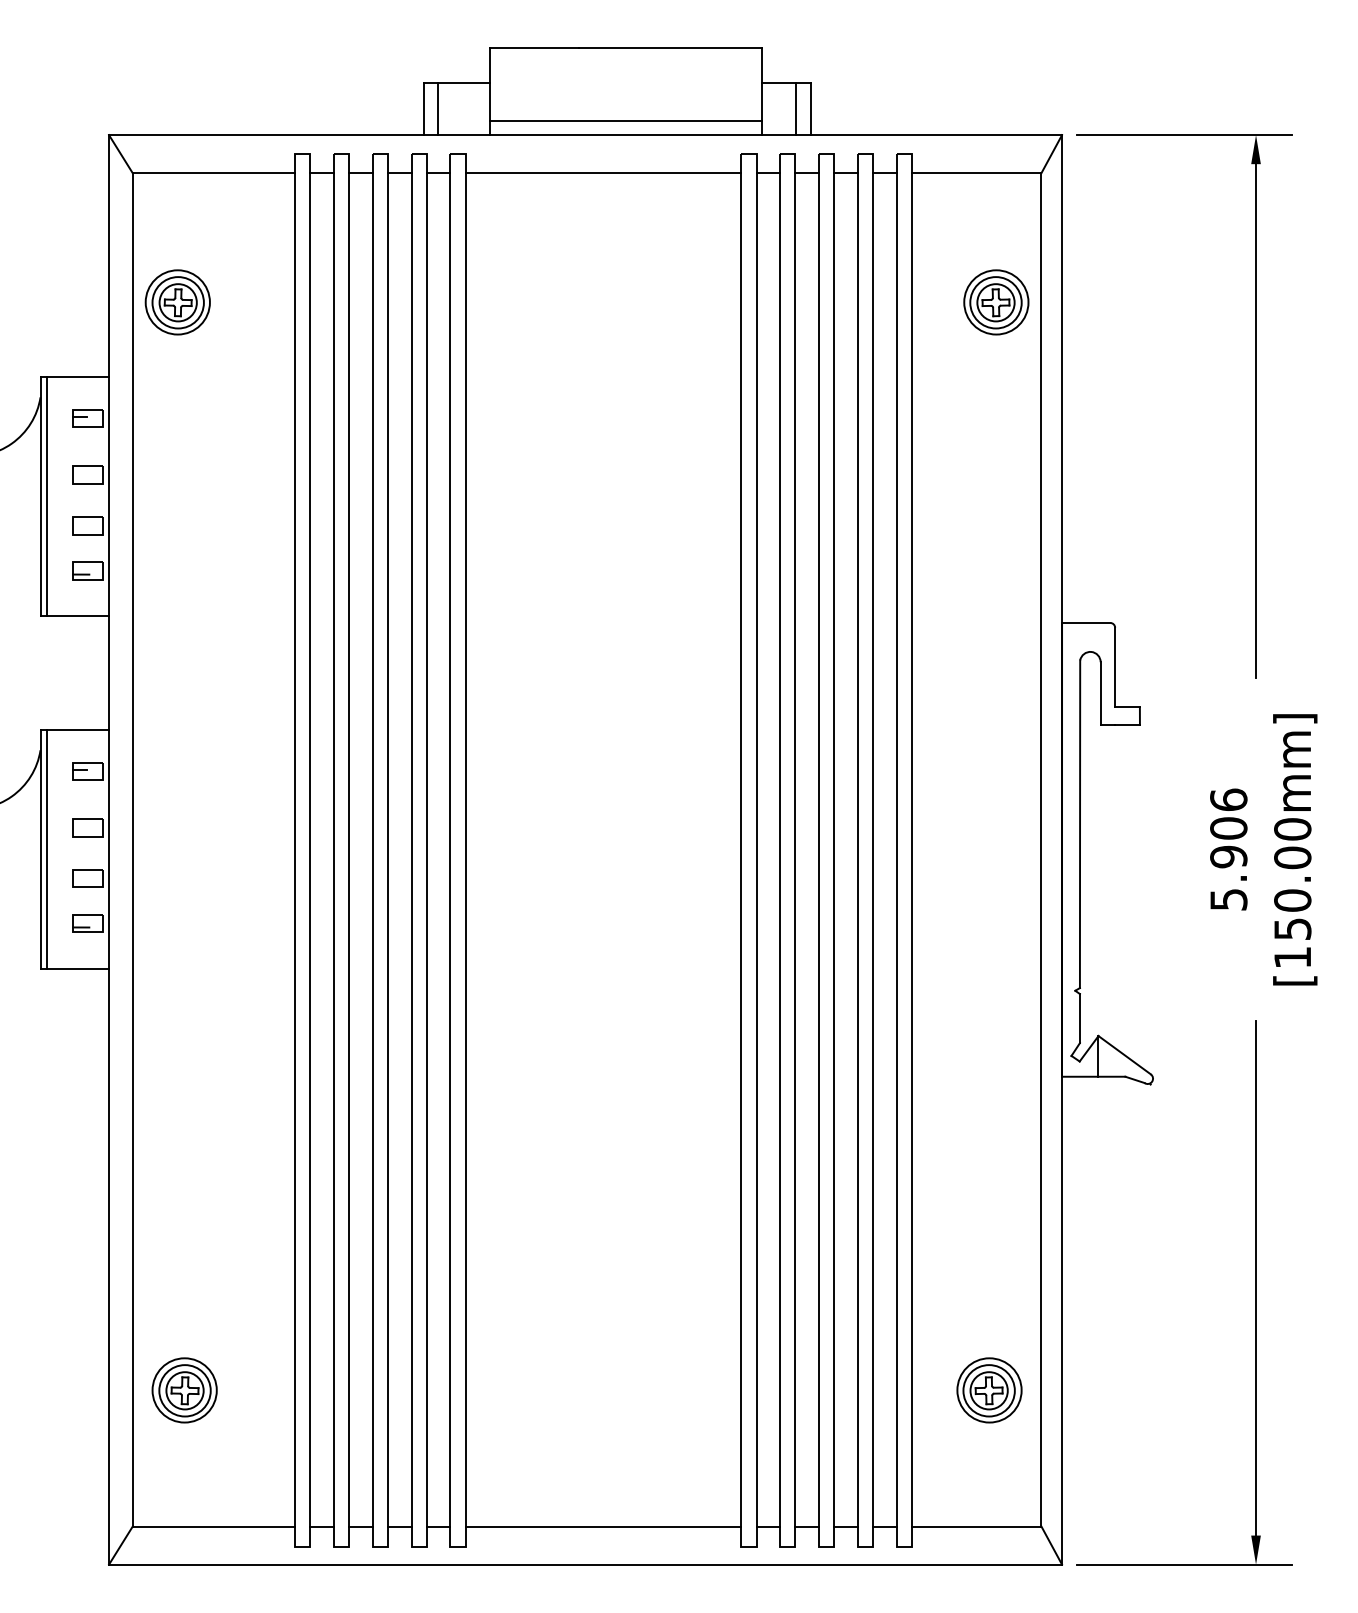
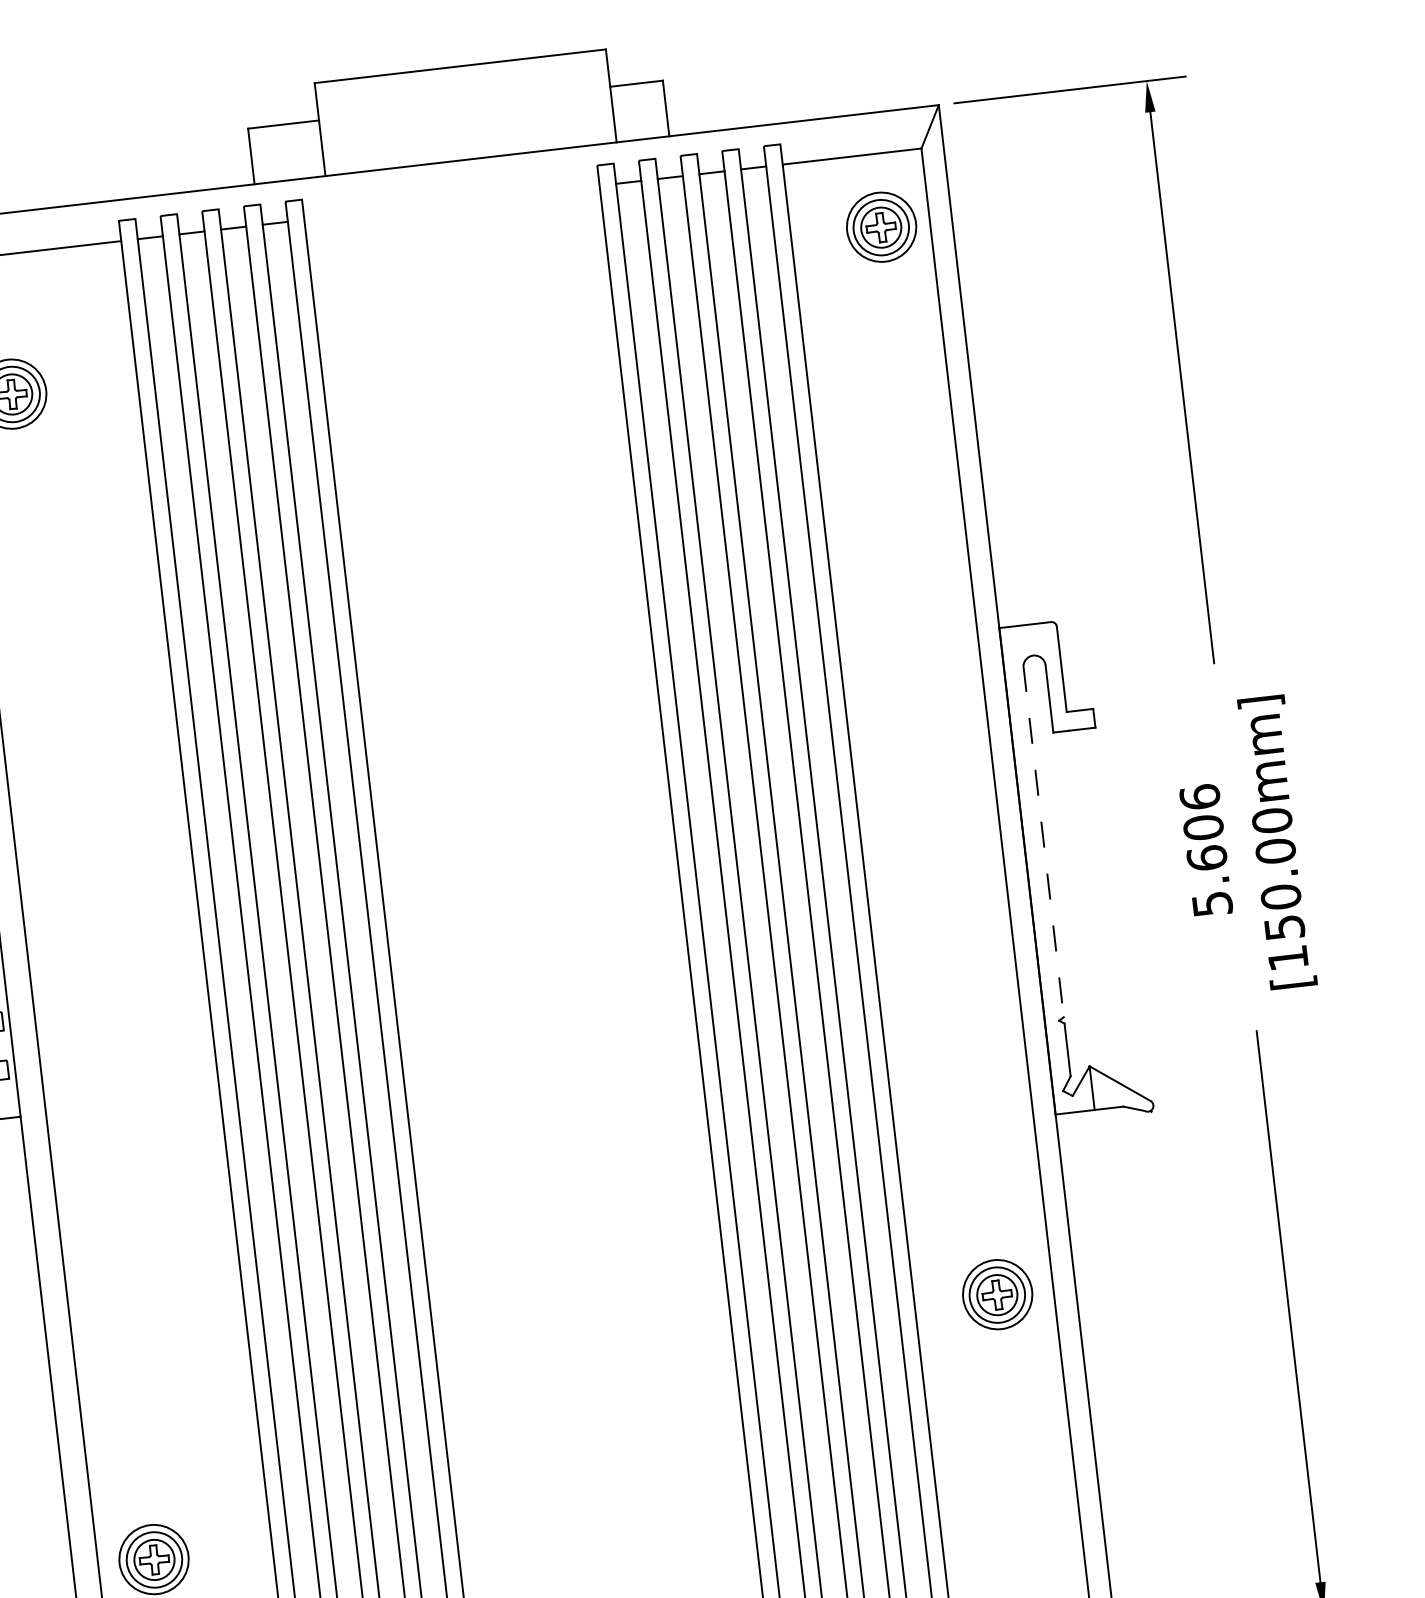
line: (438, 109) -> (267, 155), removed
line: (796, 109) -> (651, 110), removed
line: (625, 120) -> (469, 143), removed
line: (603, 173) -> (452, 203), removed
part: (996, 302) -> (881, 227), moved
line: (1080, 824) -> (1044, 841), solid -> dashed
text: (1228, 856) -> (1206, 857), 5.906 -> 5.606
part: (989, 1390) -> (997, 1294), moved

